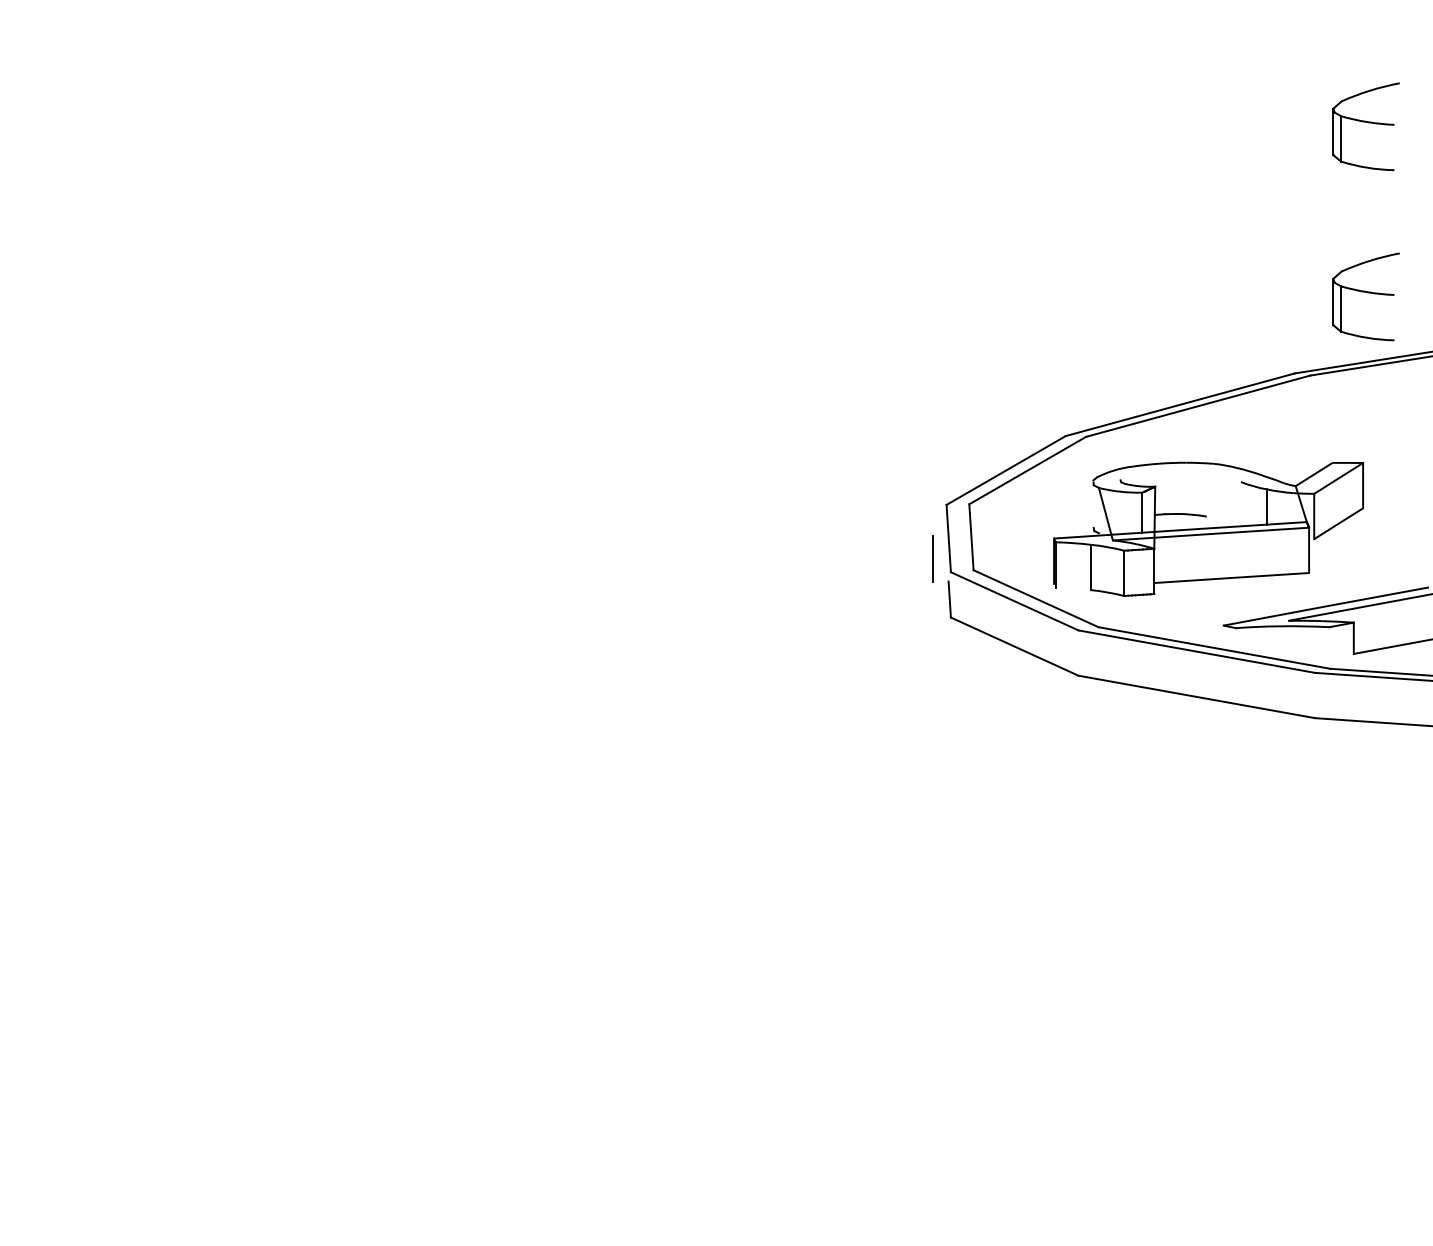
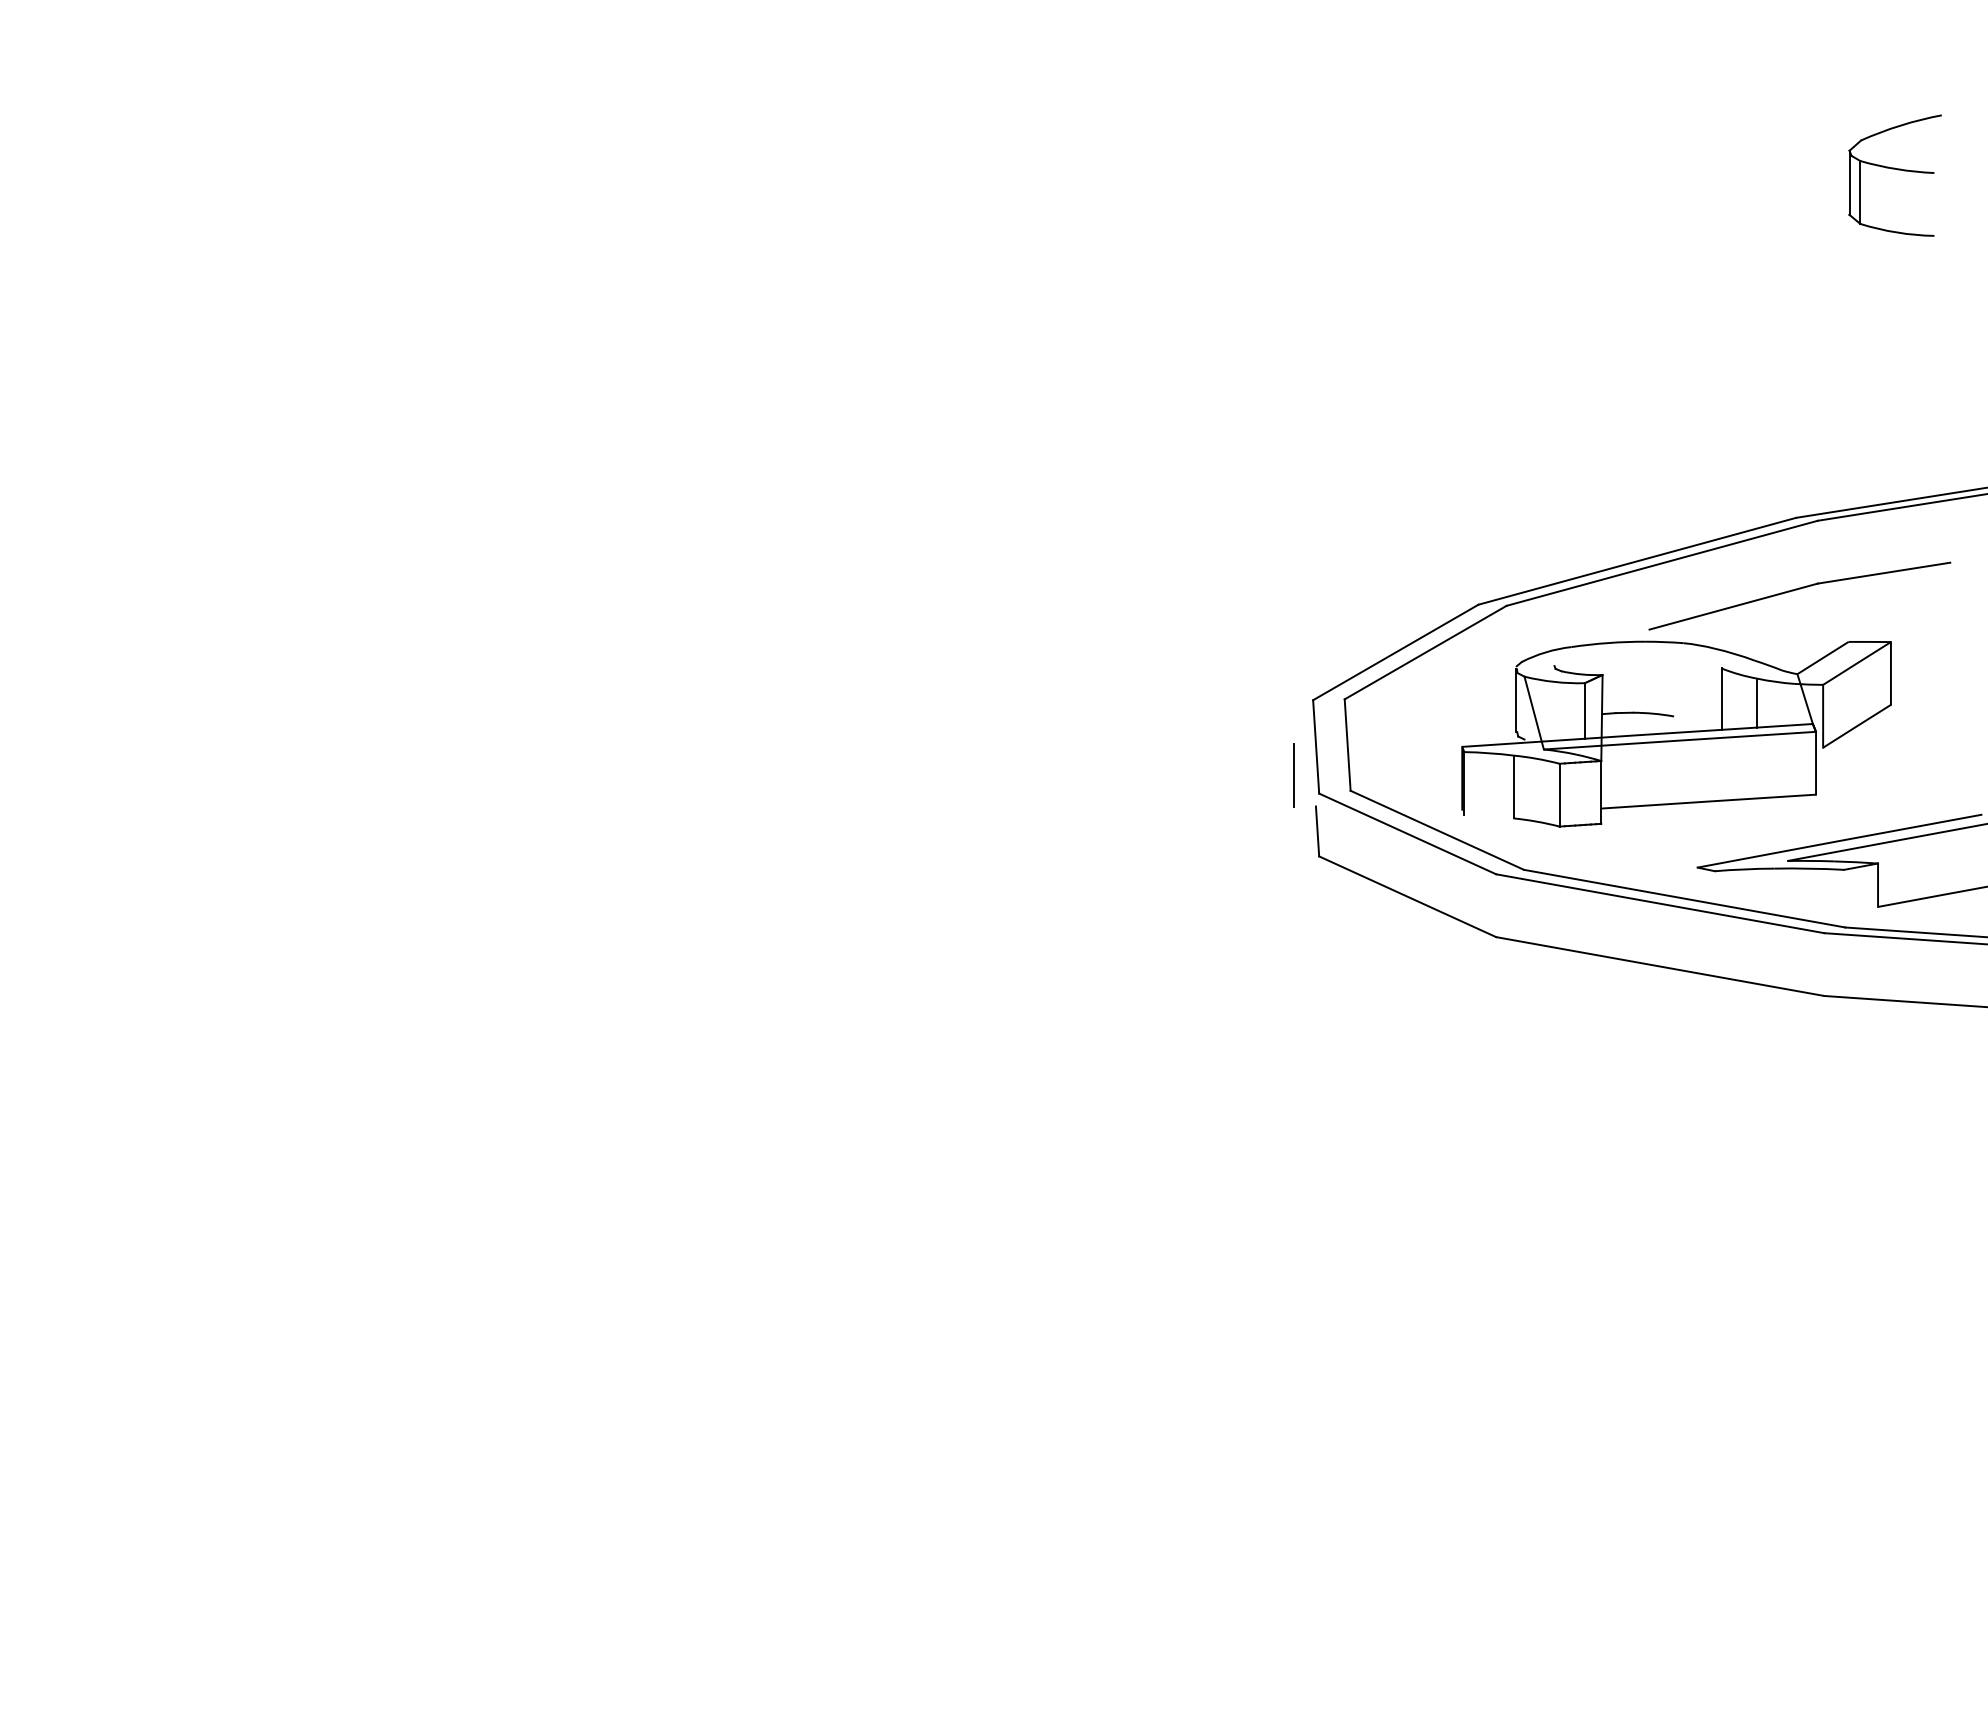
part: (1365, 296) -> (1894, 411), removed
part: (1297, 429) -> (1799, 595), added
line: (1240, 503) -> (1721, 698), added
line: (1092, 505) -> (1515, 700), added

